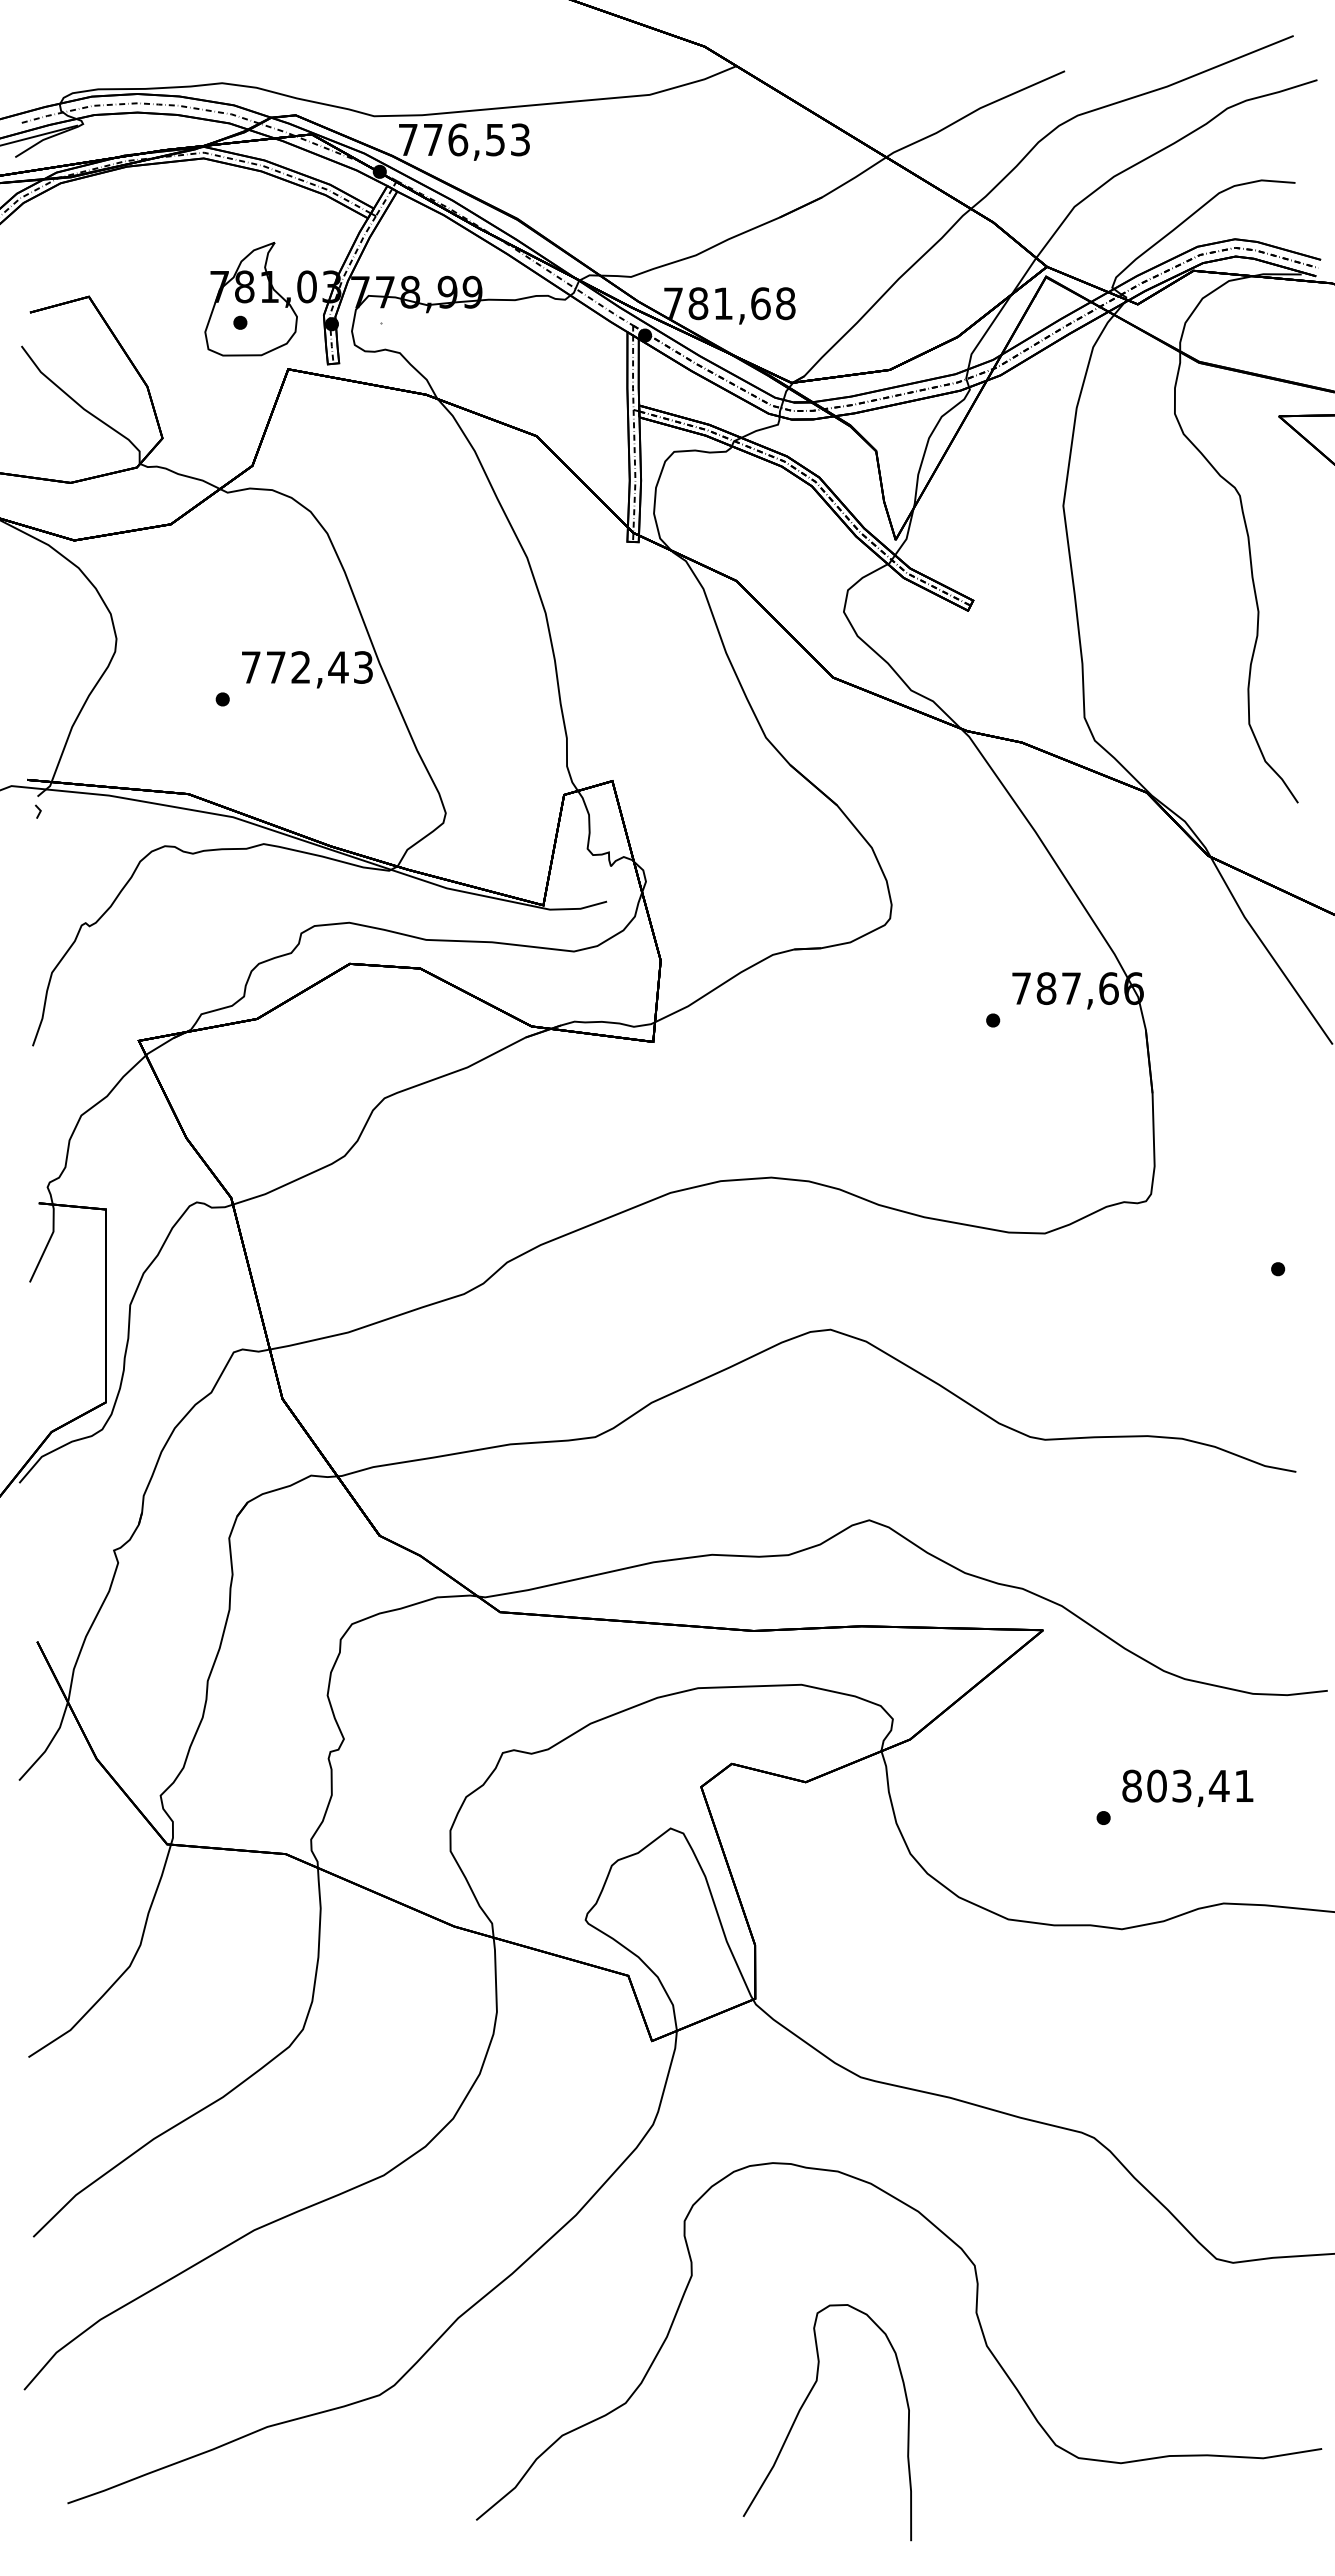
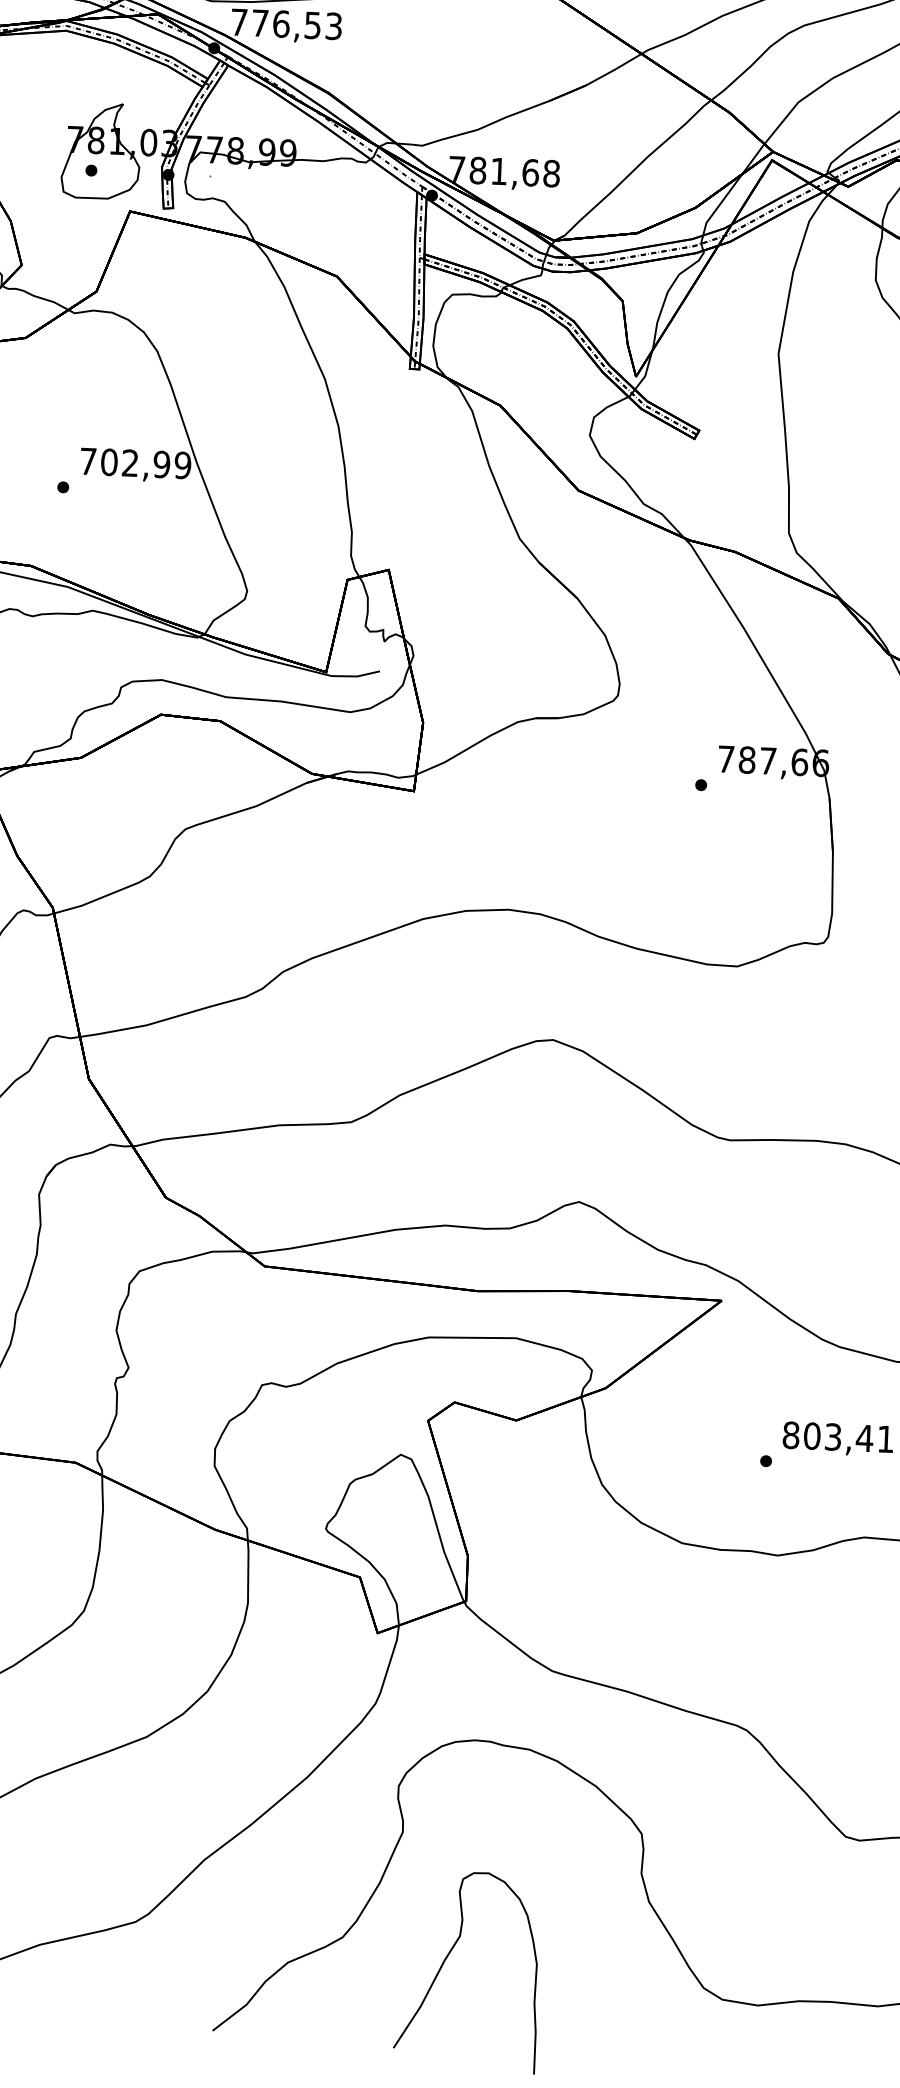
text: (319, 667) -> (145, 463), 772,43 -> 702,99
curve: (801, 2409) -> (446, 1959), moved

